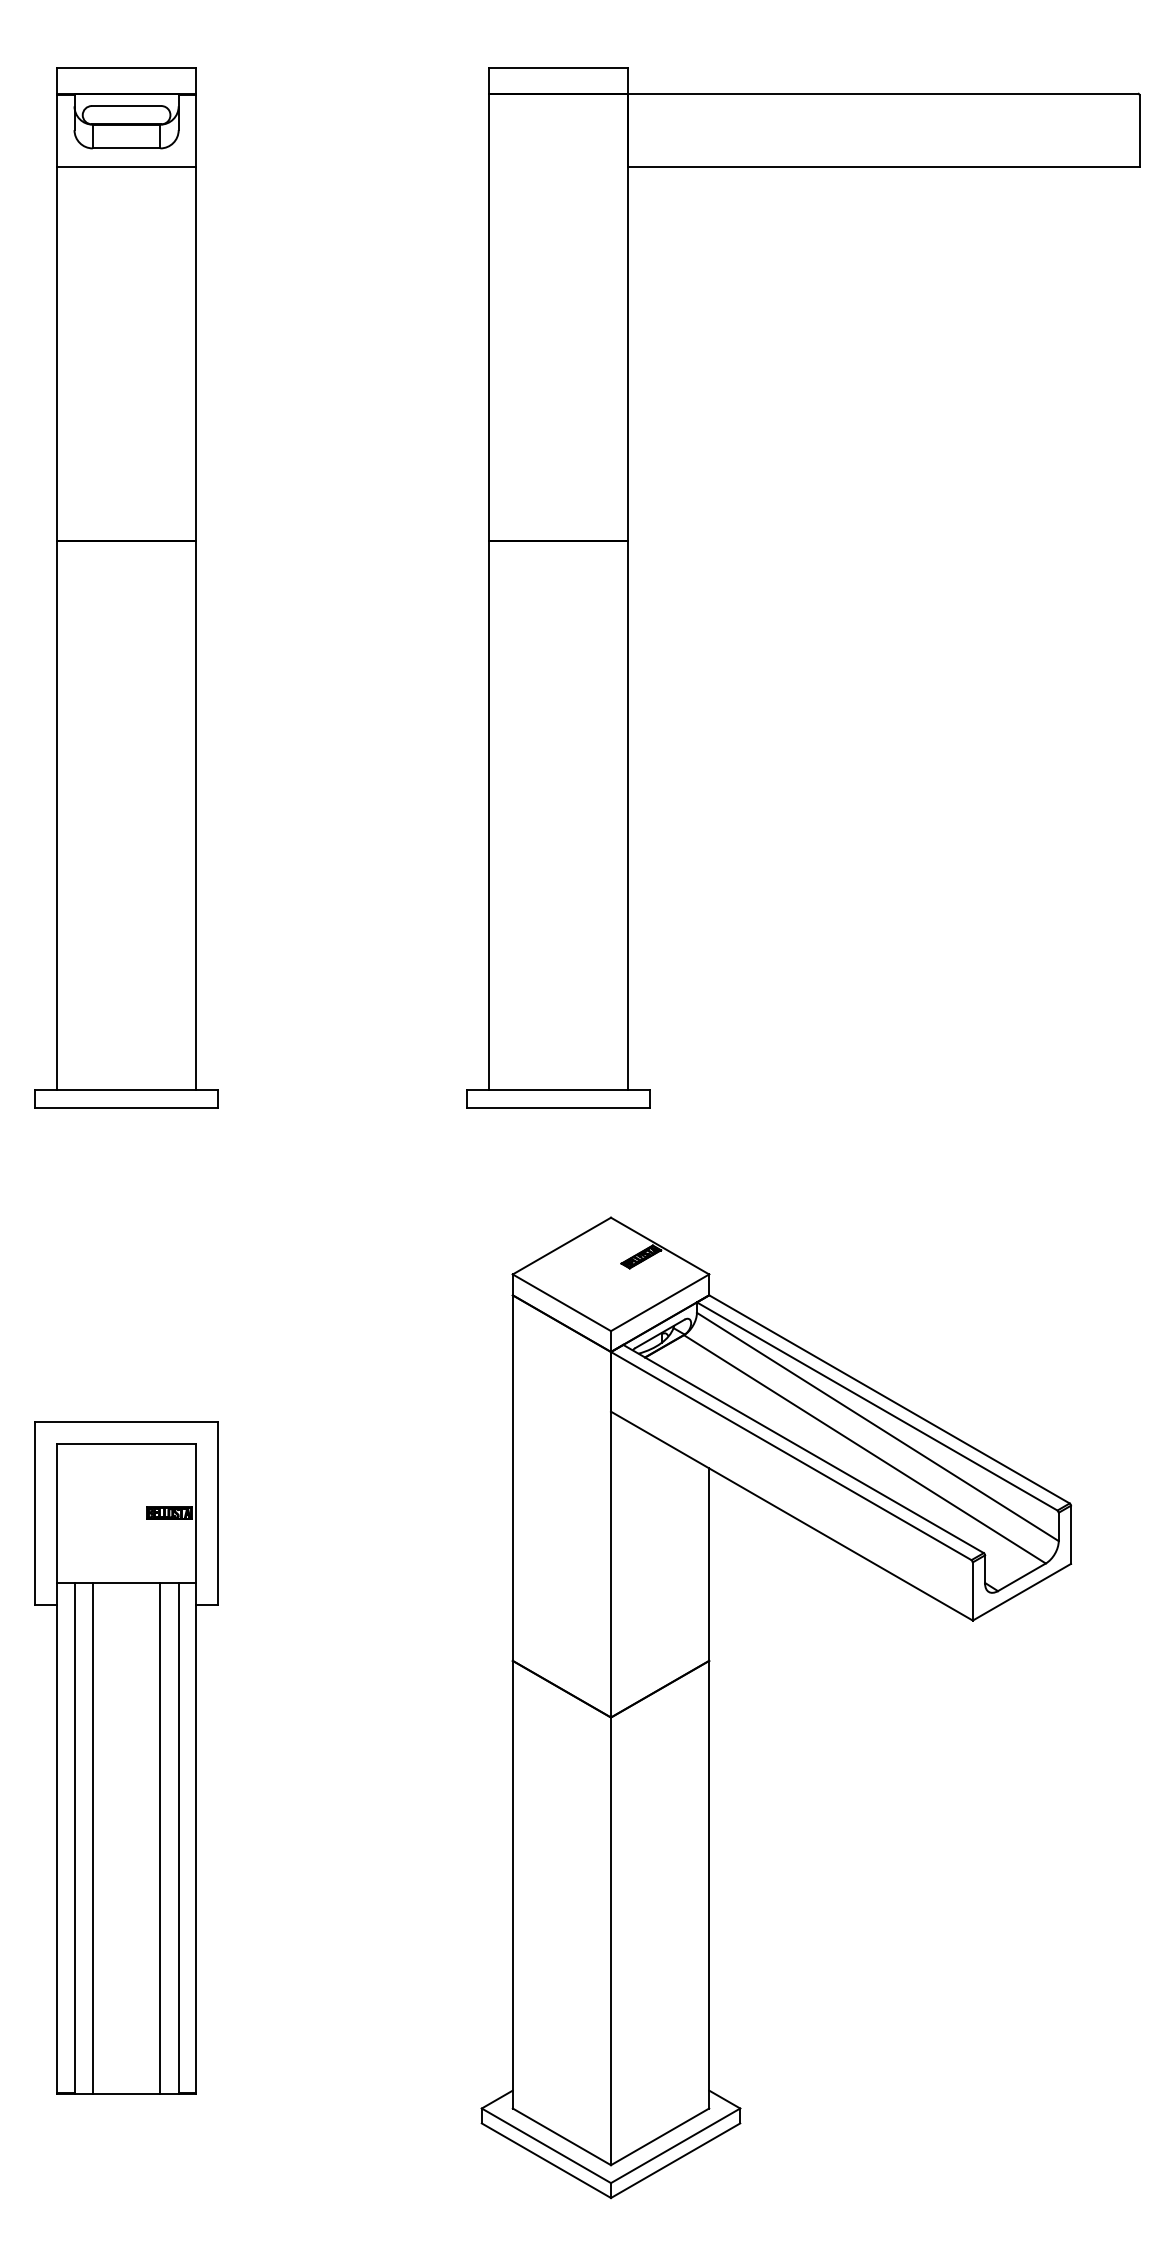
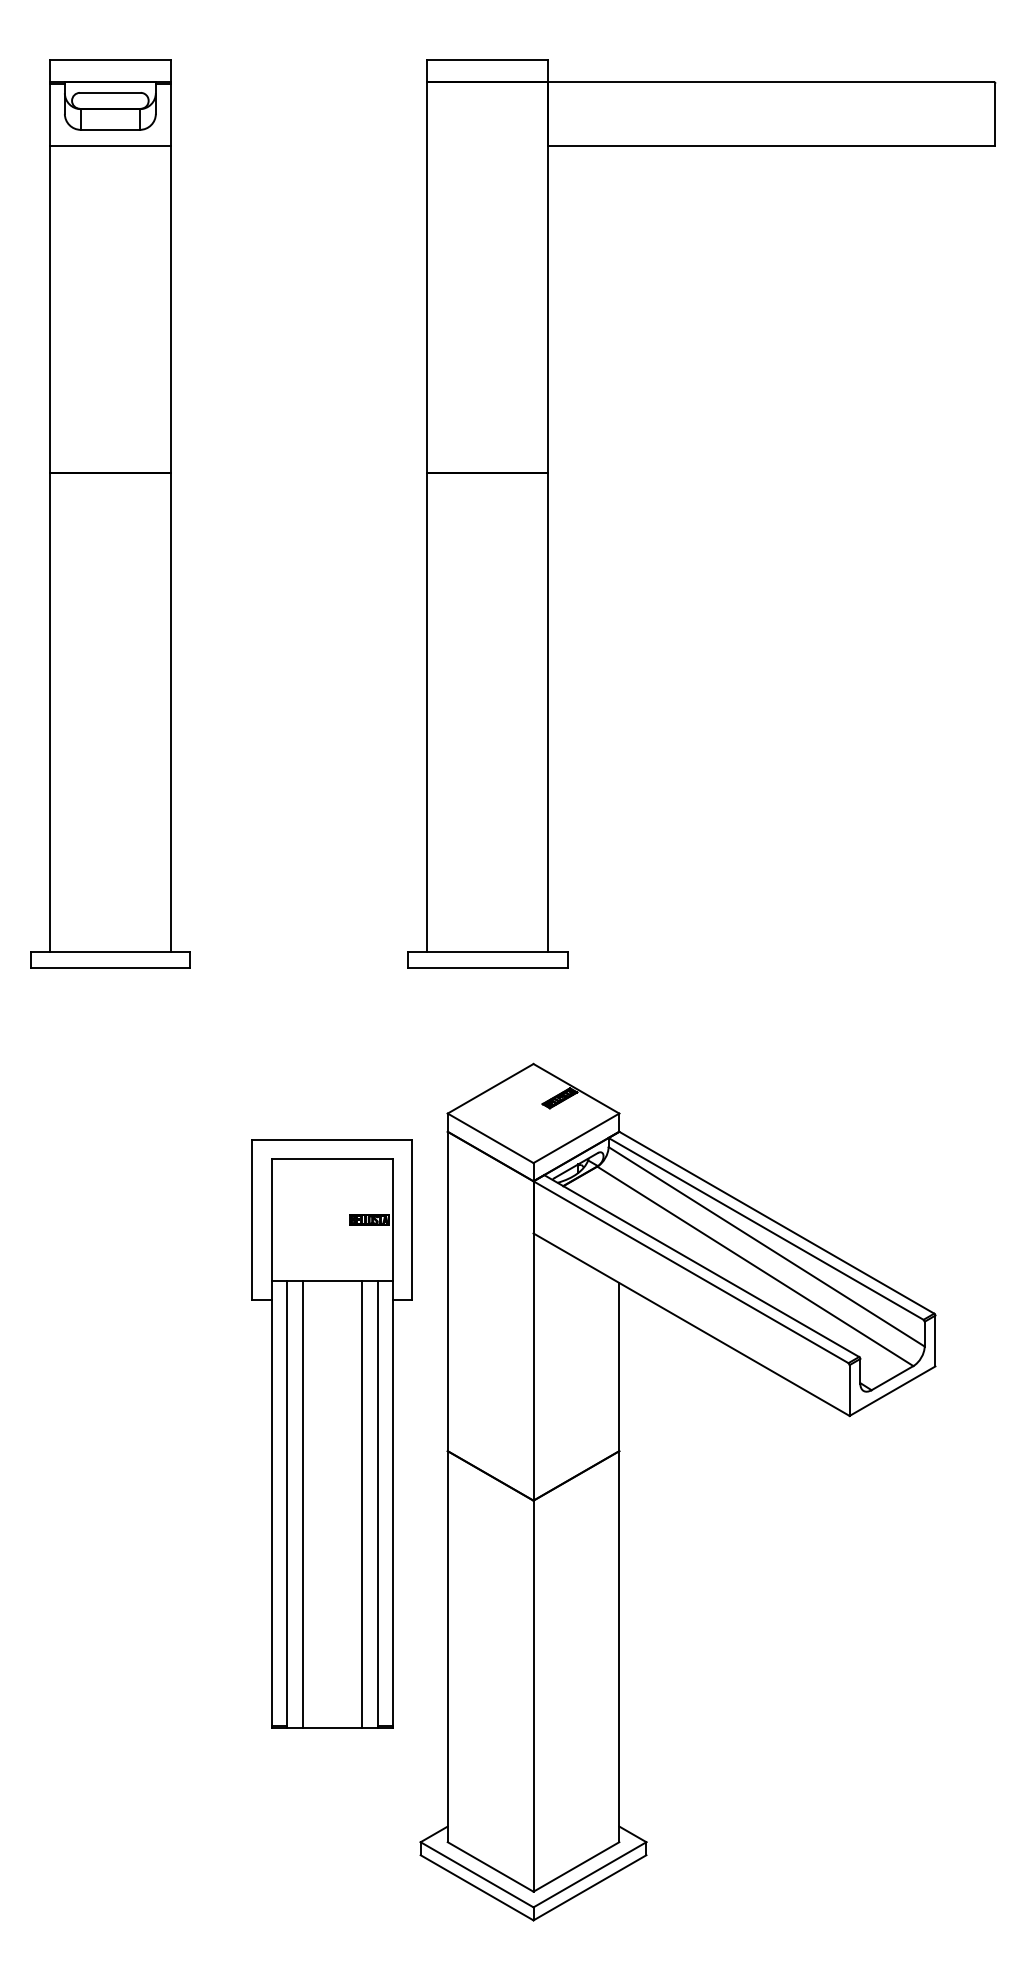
part: (126, 1757) -> (332, 1433), moved

